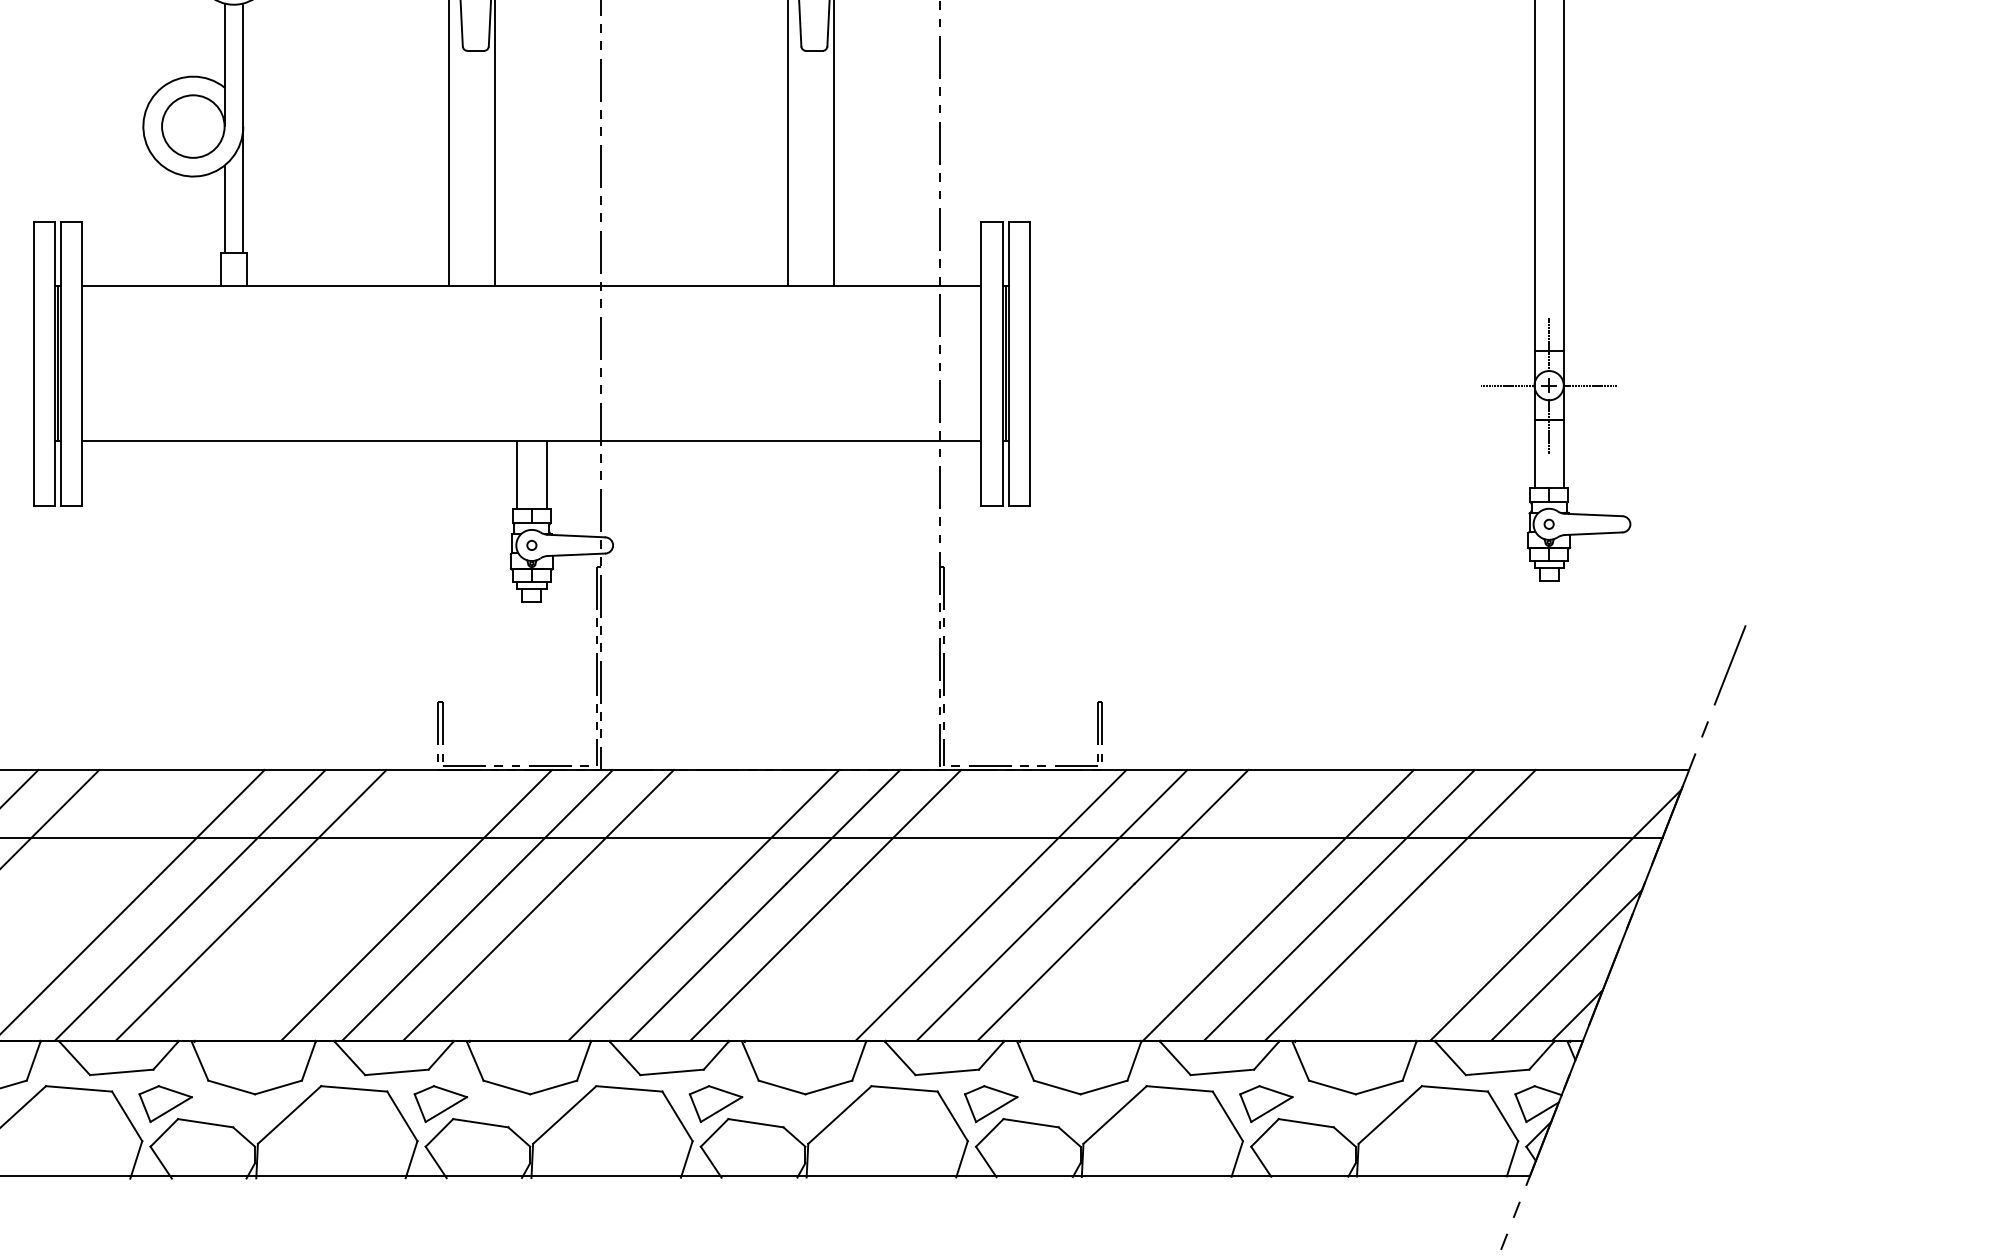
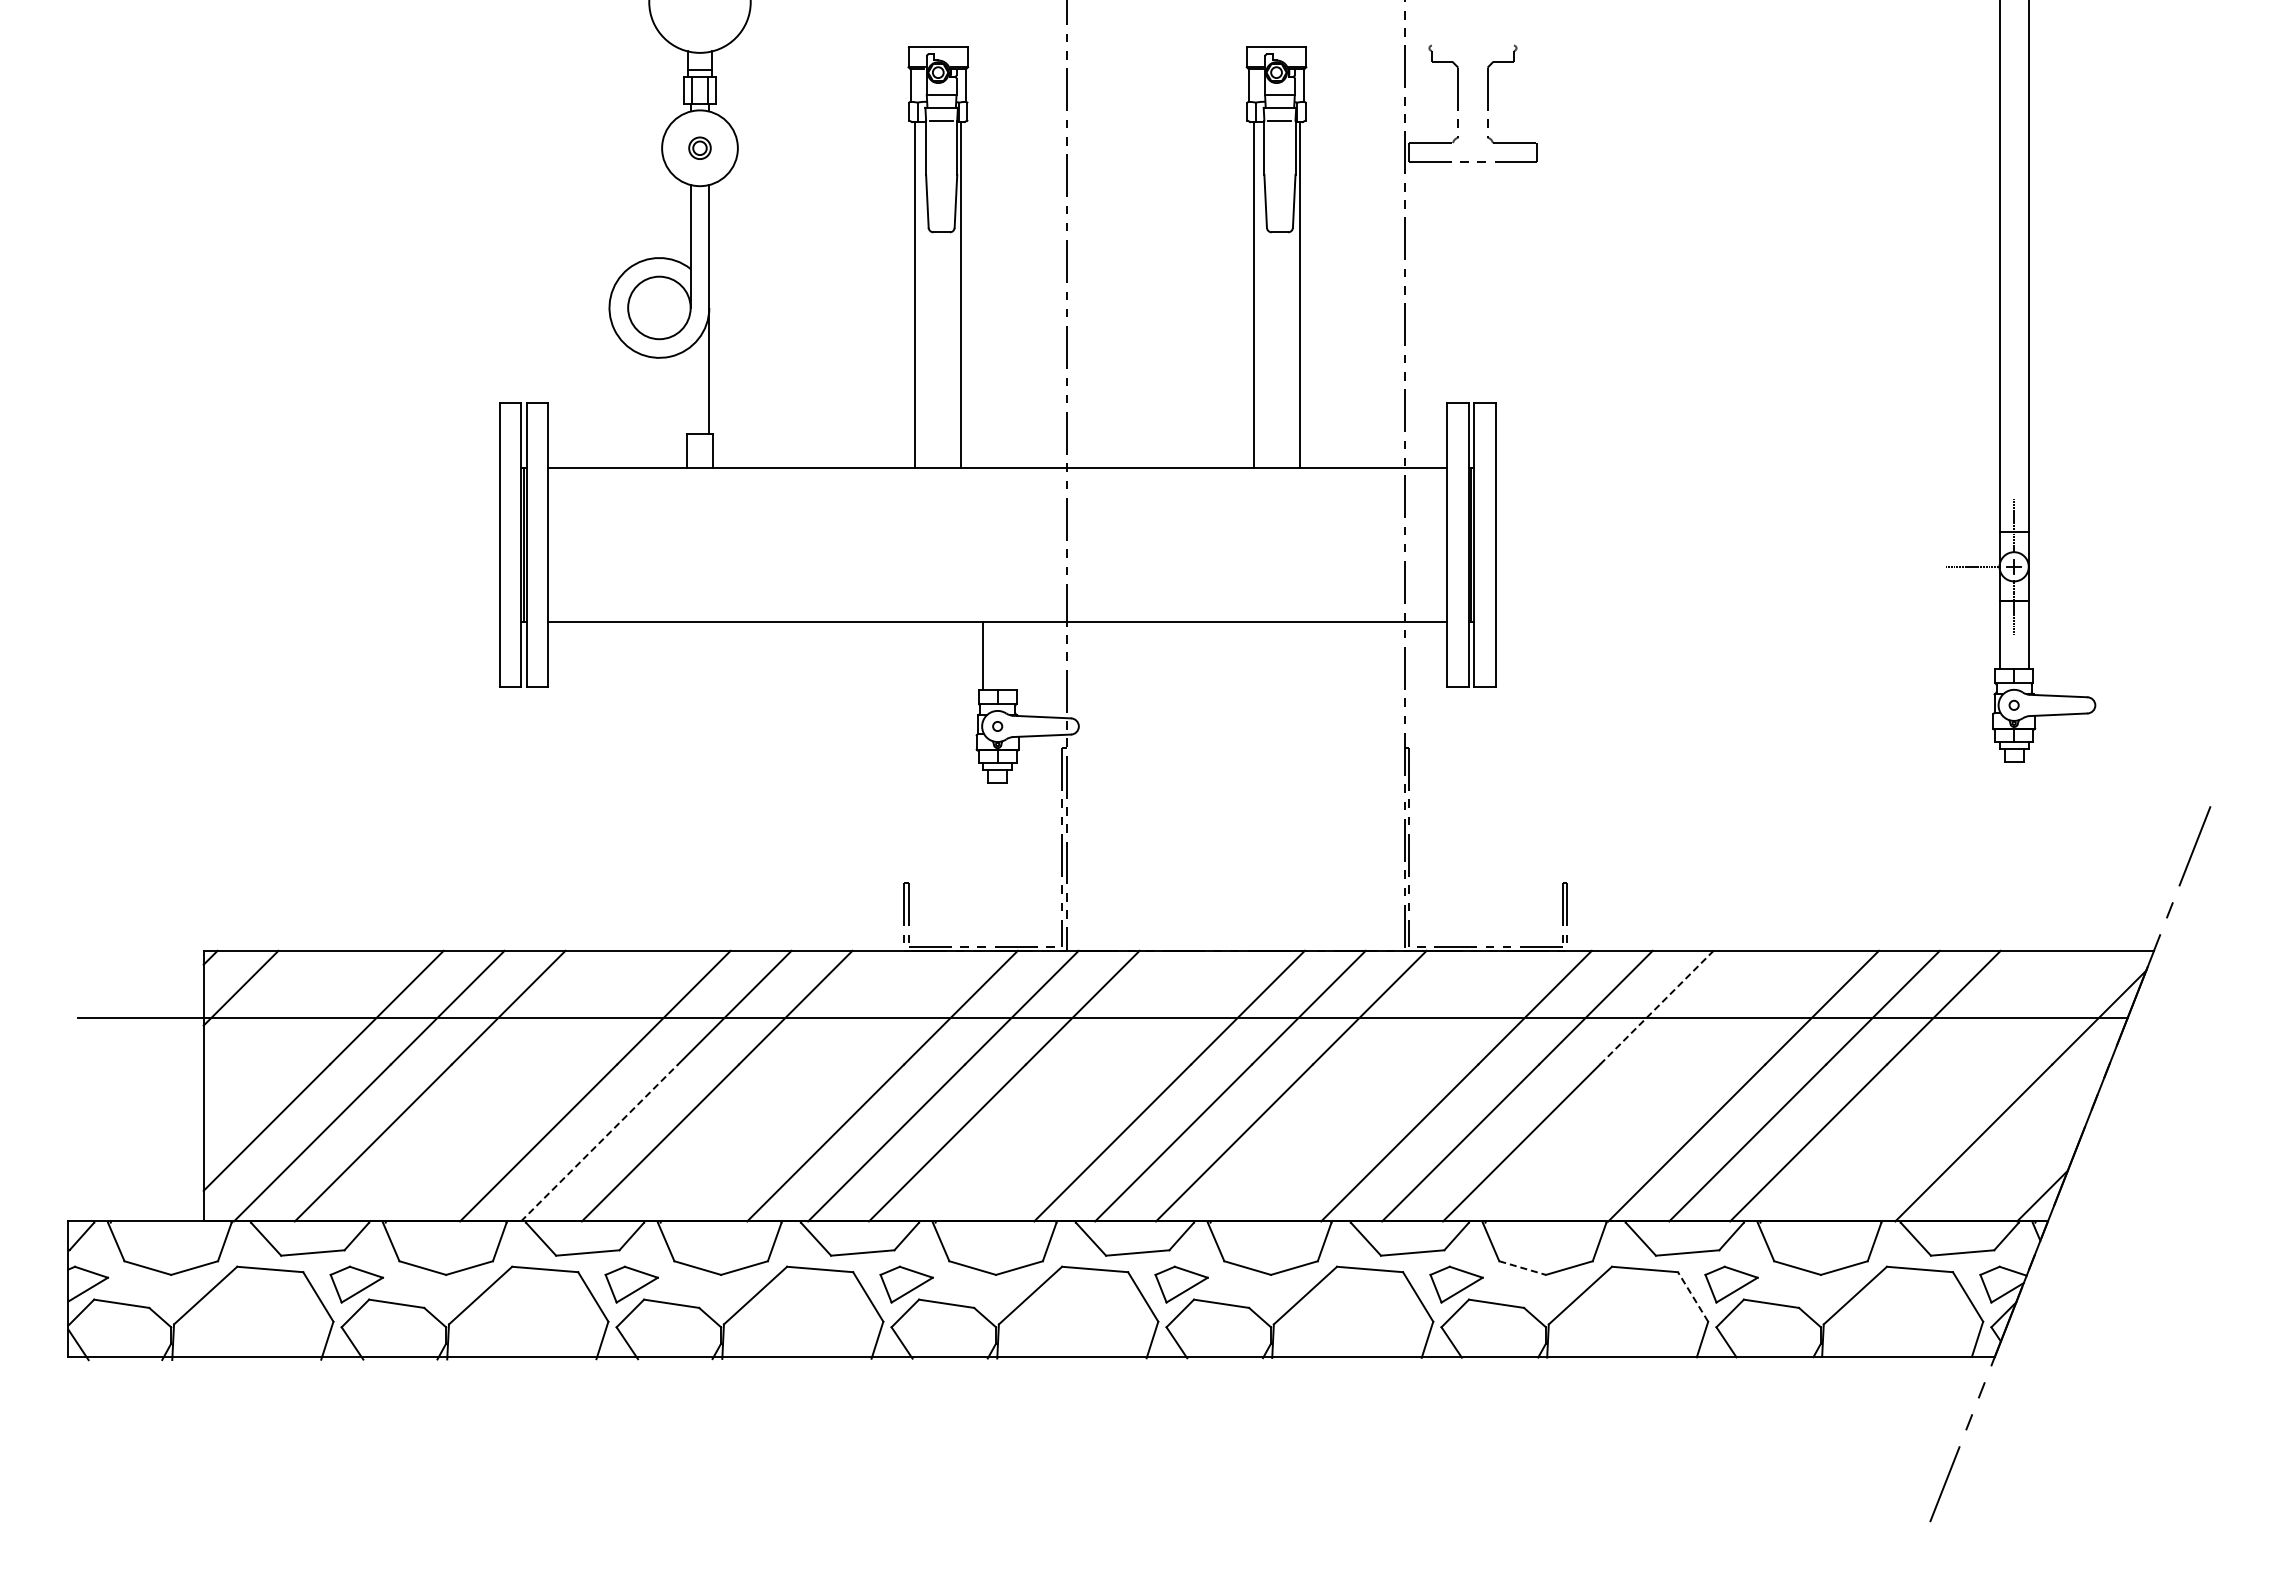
line: (224, 208) -> (690, 389), removed
line: (1589, 385) -> (2054, 566), removed
line: (546, 474) -> (1012, 655), removed
line: (1192, 826) -> (1657, 1007), solid -> dashed
line: (133, 961) -> (599, 1142), solid -> dashed
line: (1566, 964) -> (2031, 1145), removed
line: (1058, 1087) -> (1523, 1268), solid -> dashed
line: (1228, 1115) -> (1693, 1296), solid -> dashed

